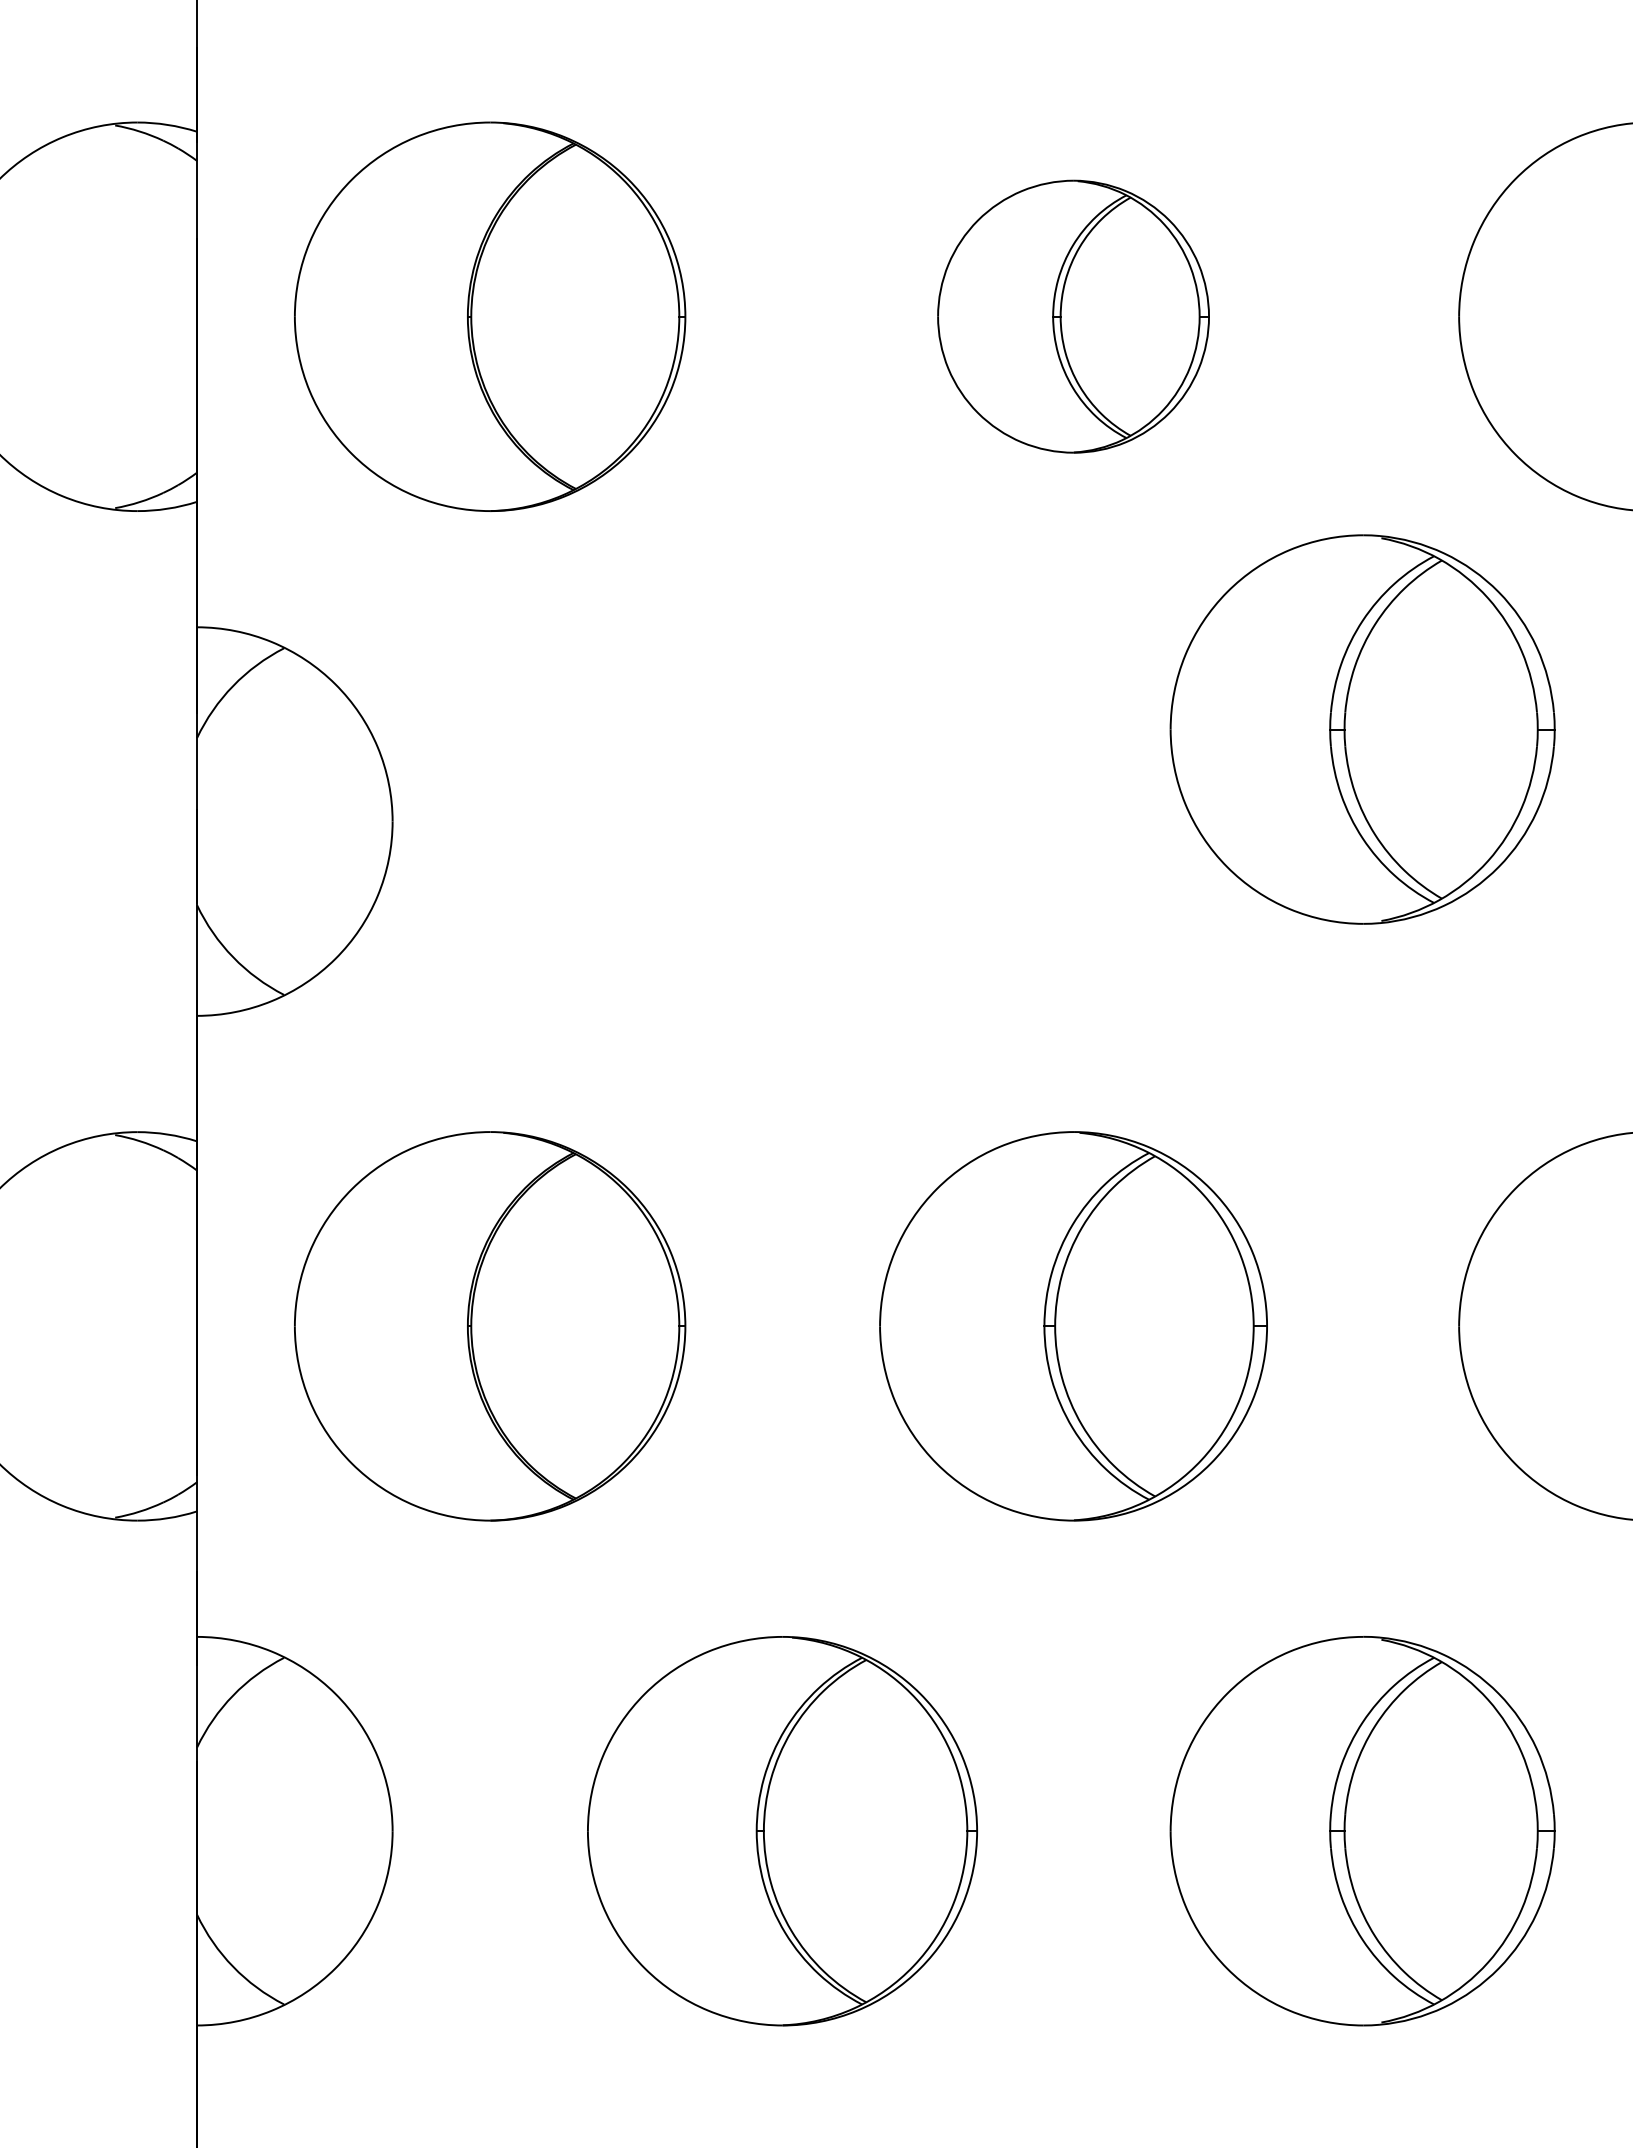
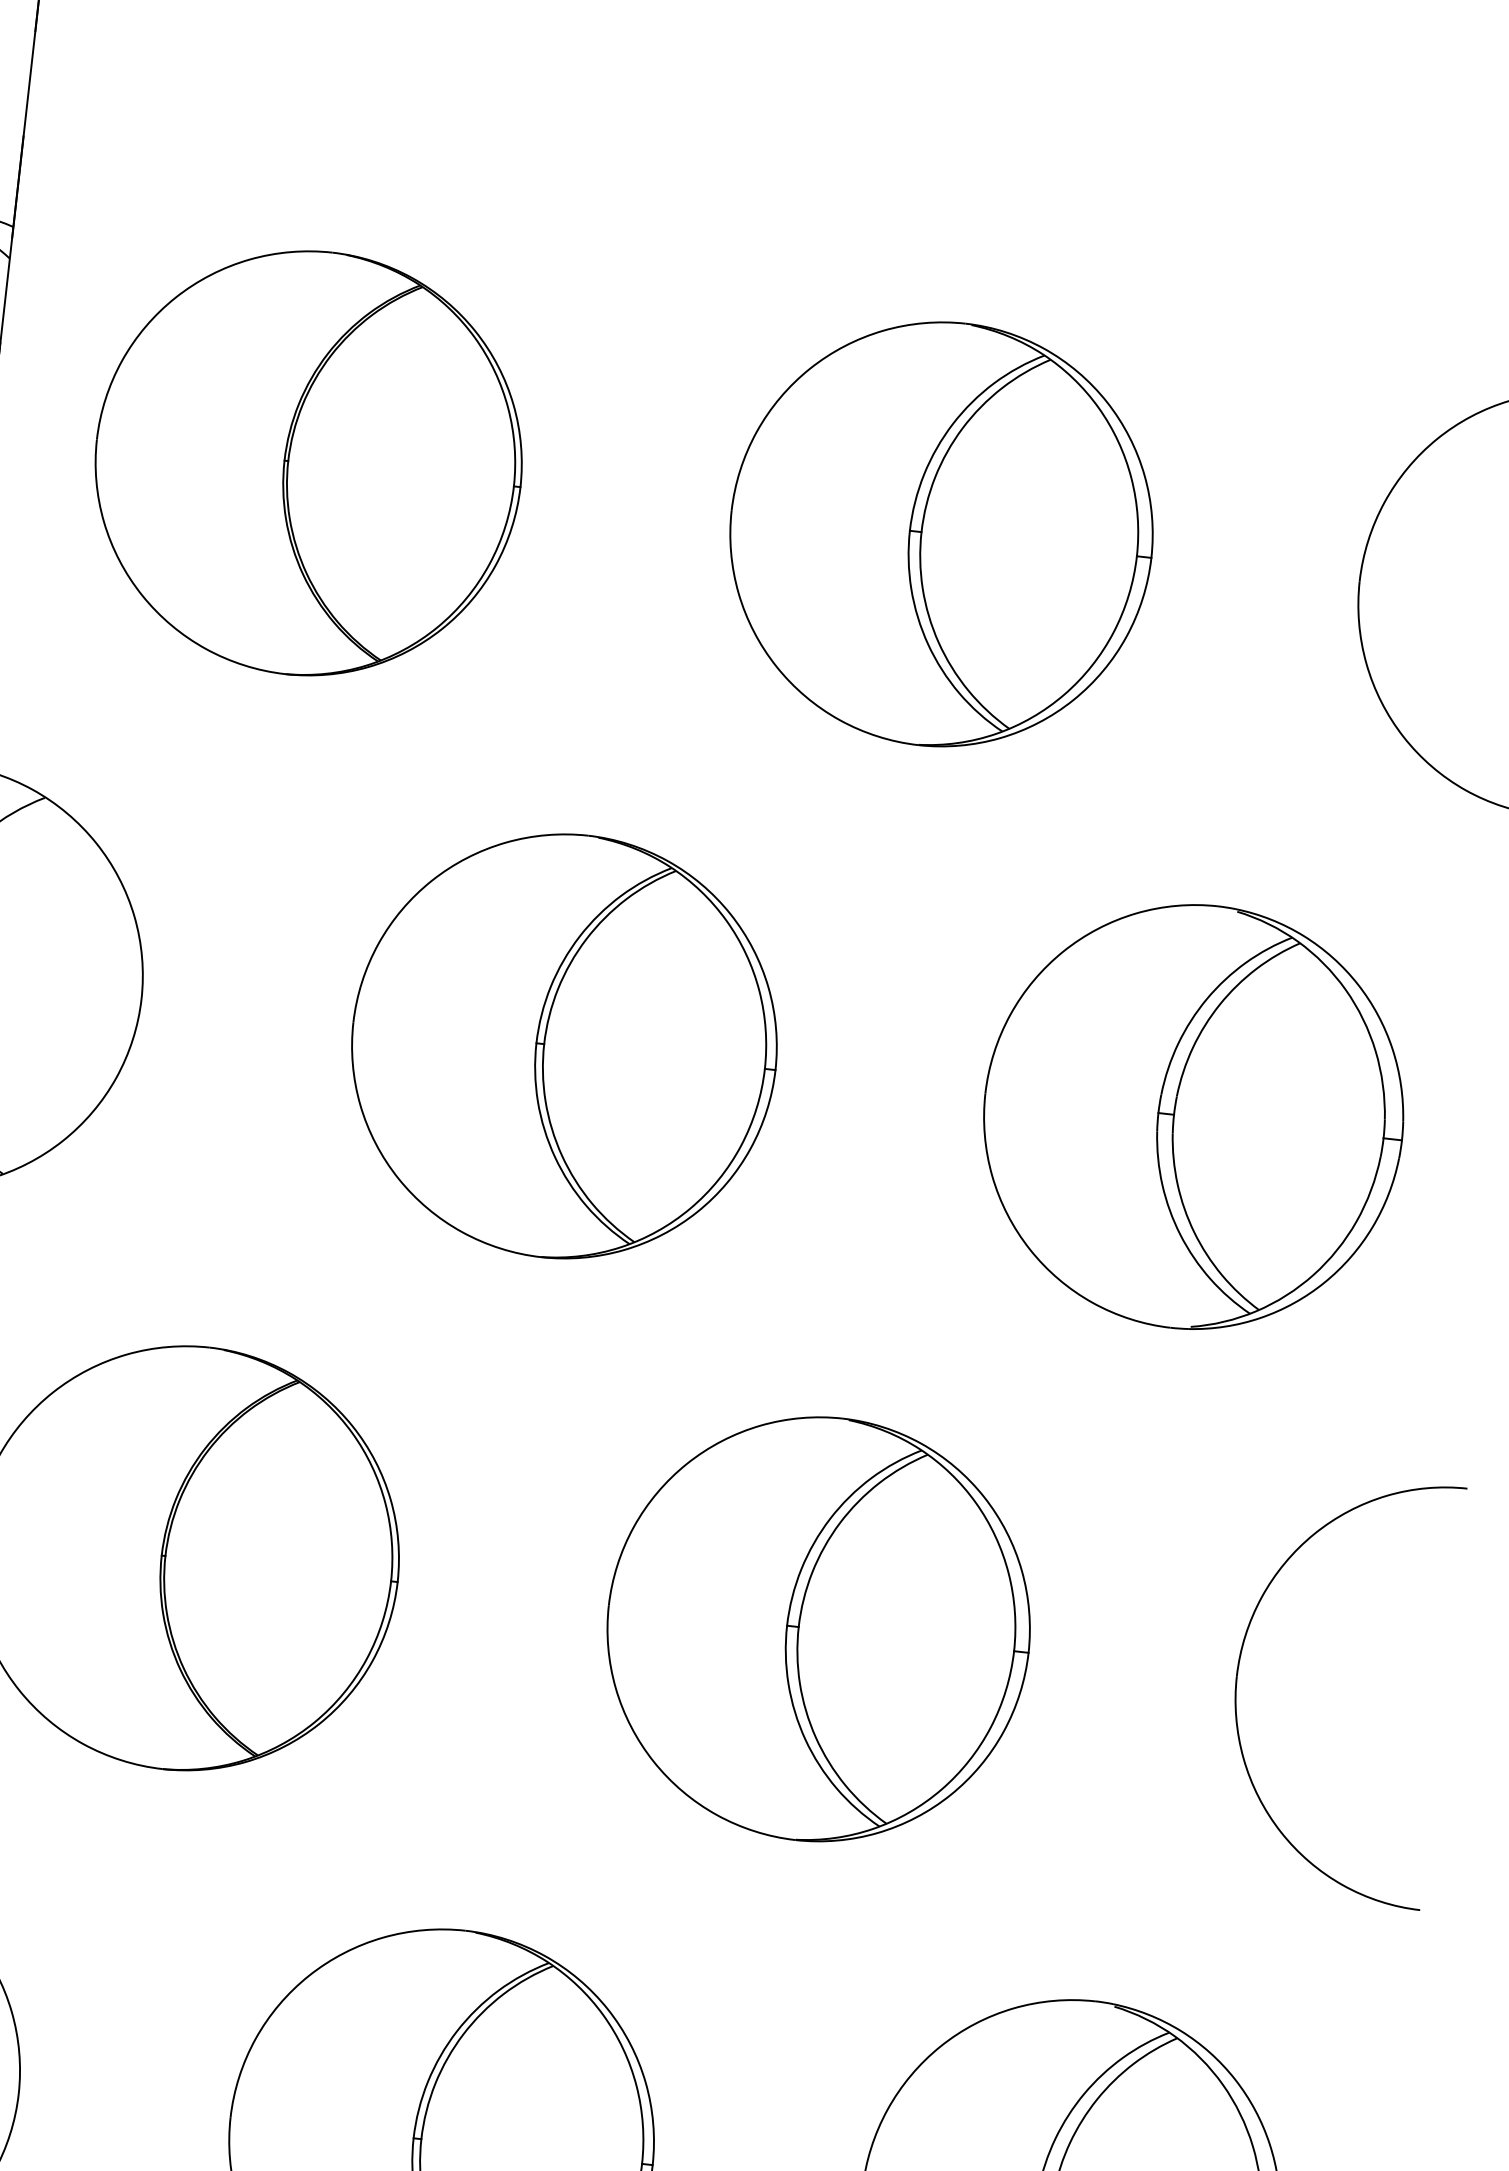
part: (1073, 316) -> (941, 534), size x1.43
part: (1362, 729) -> (1193, 1116), moved
part: (782, 821) -> (564, 1046), added

